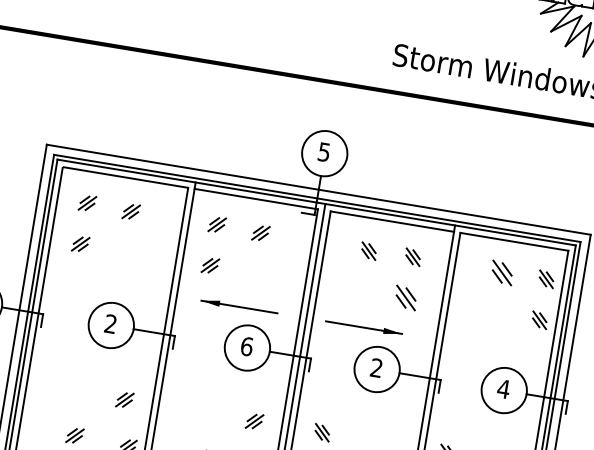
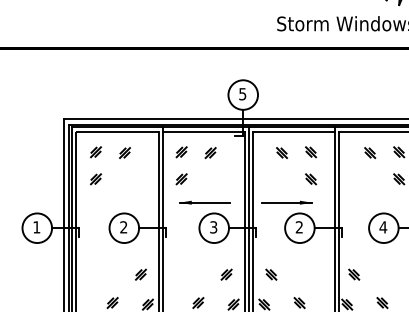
part: (502, 274) -> (370, 153), size x0.71
part: (406, 298) -> (311, 179), size x0.71
text: (246, 346) -> (213, 227), 6 -> 3

